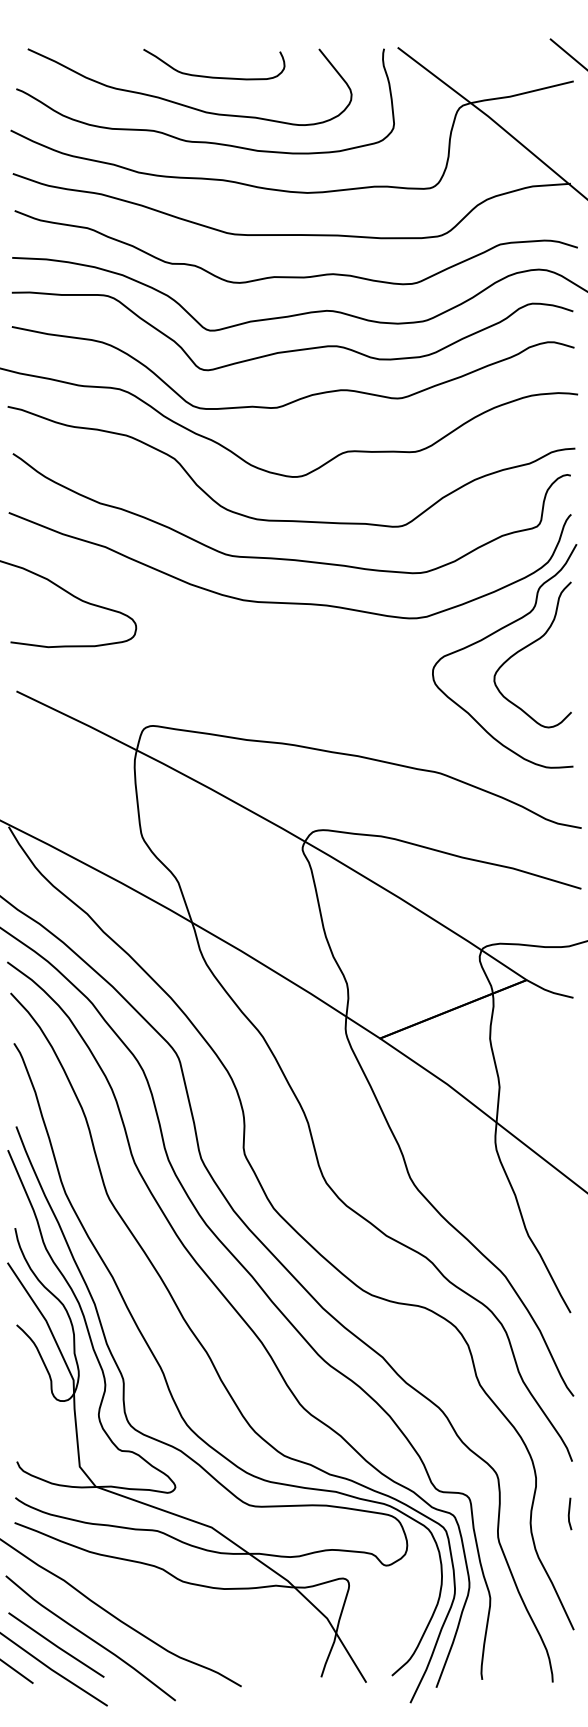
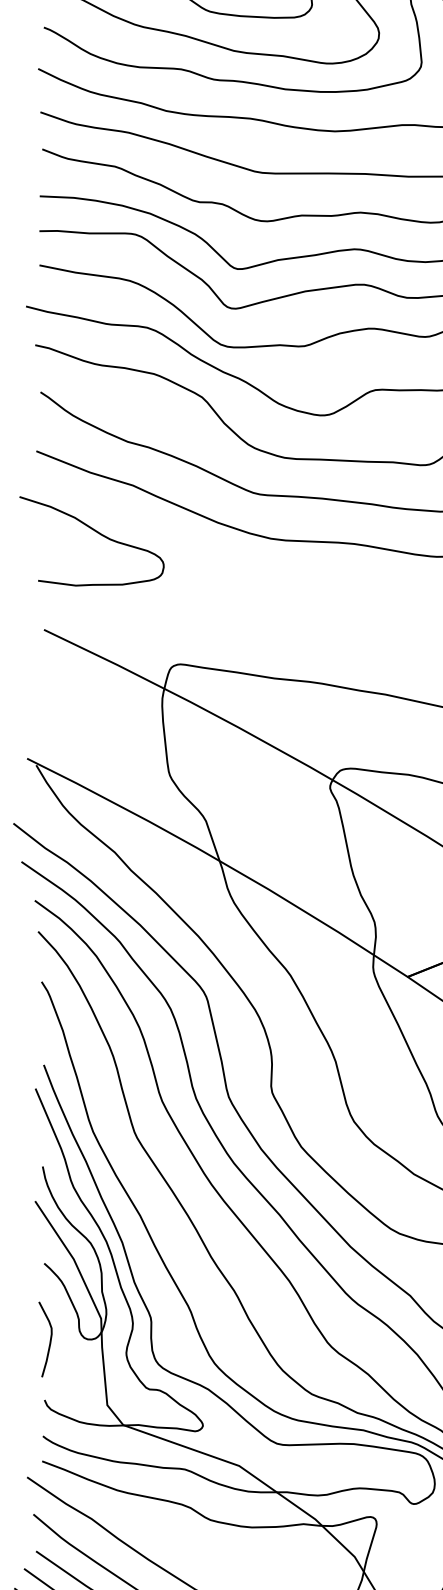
curve: (22, 1400) -> (50, 1338), added

